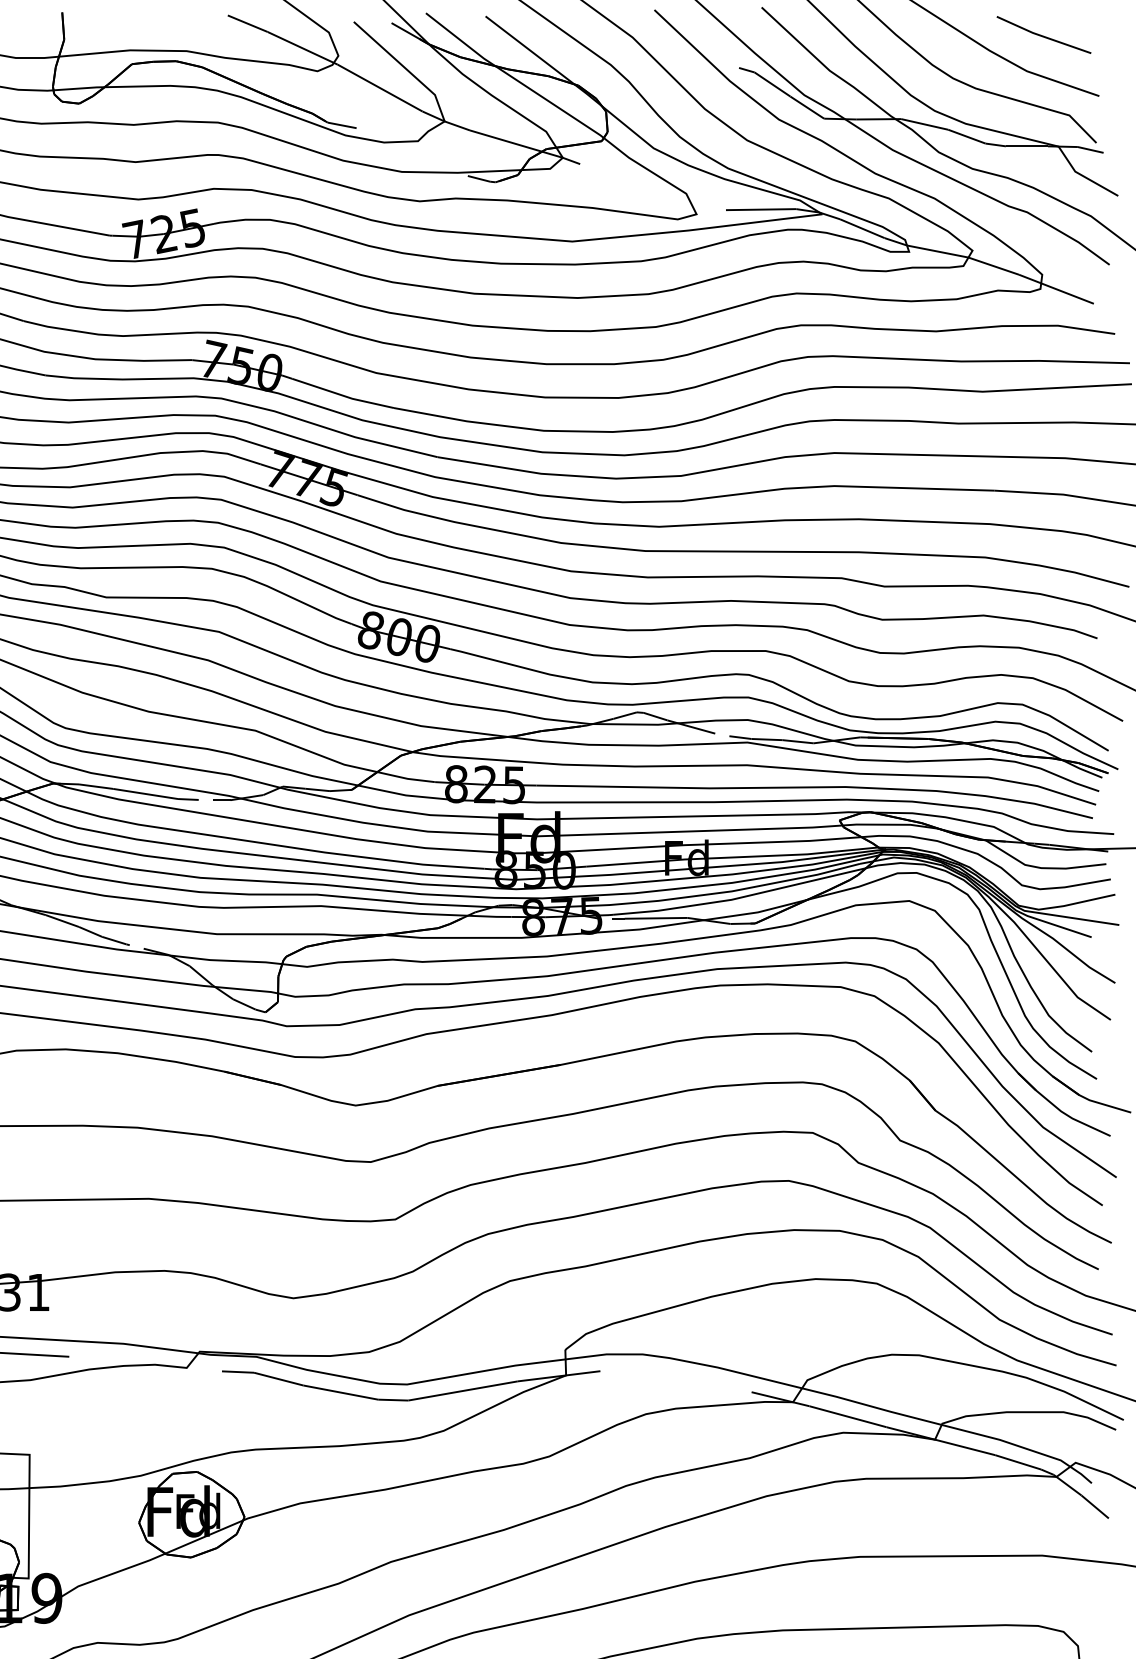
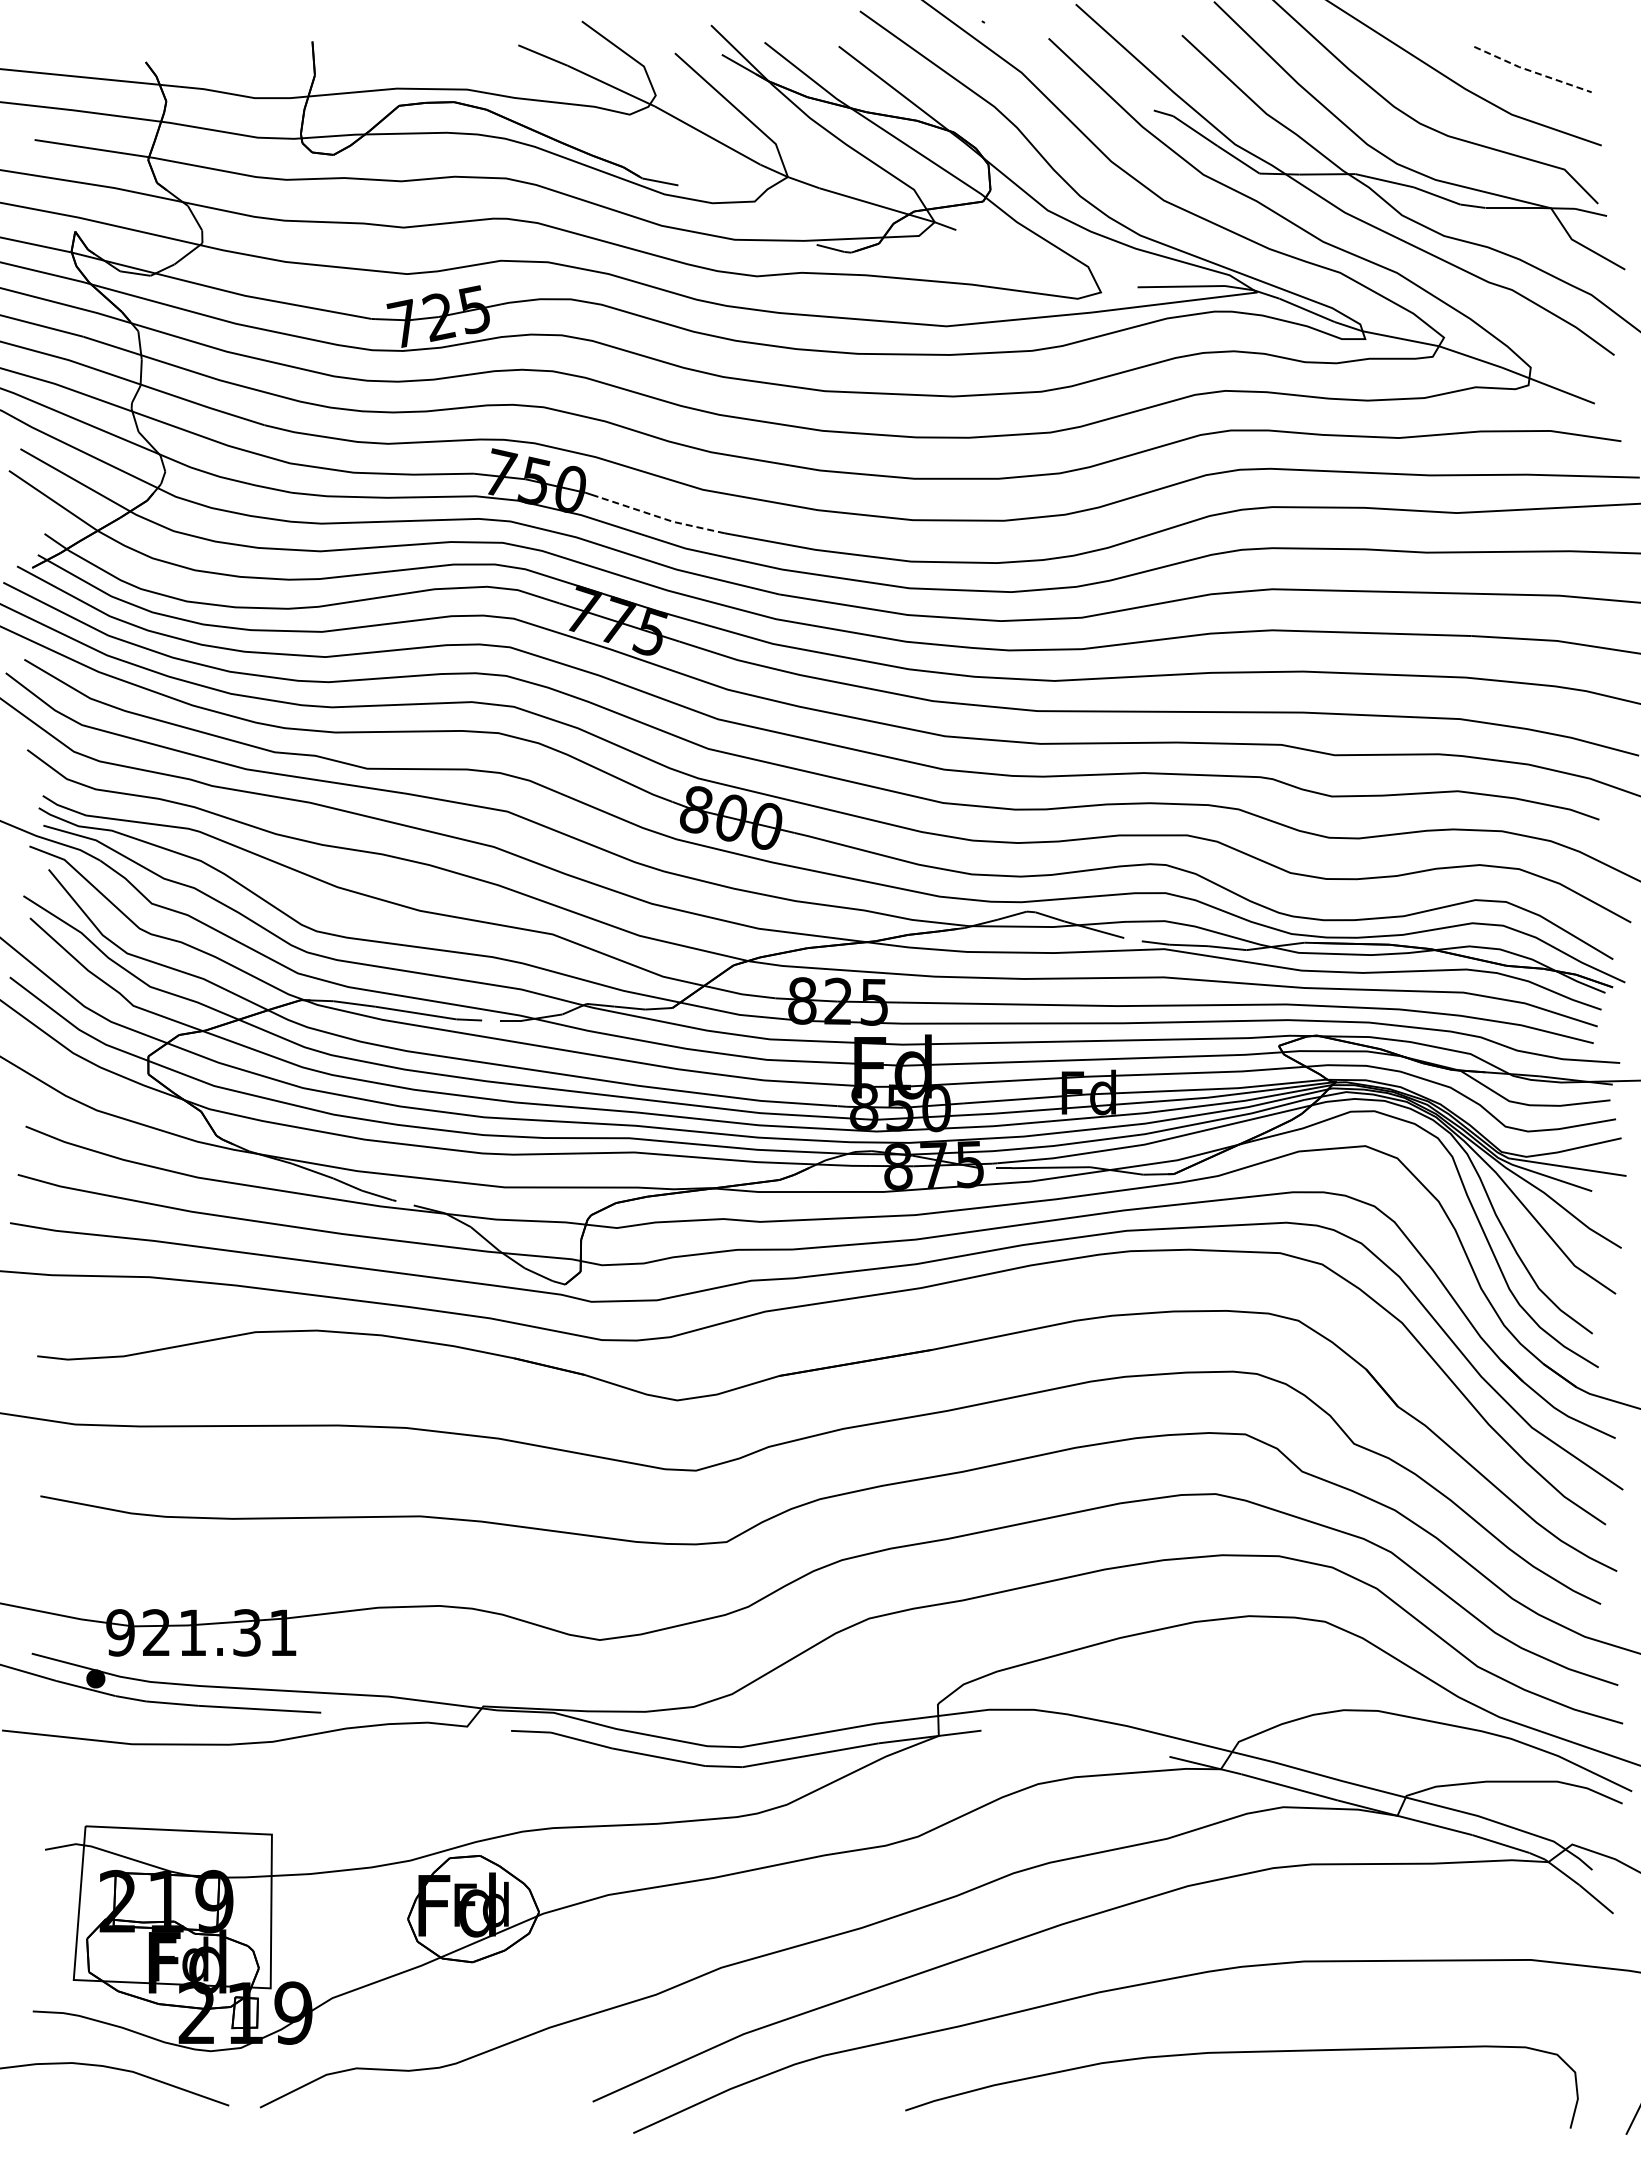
line: (1042, 36) -> (1531, 71), solid -> dashed
line: (342, 395) -> (660, 517), solid -> dashed

